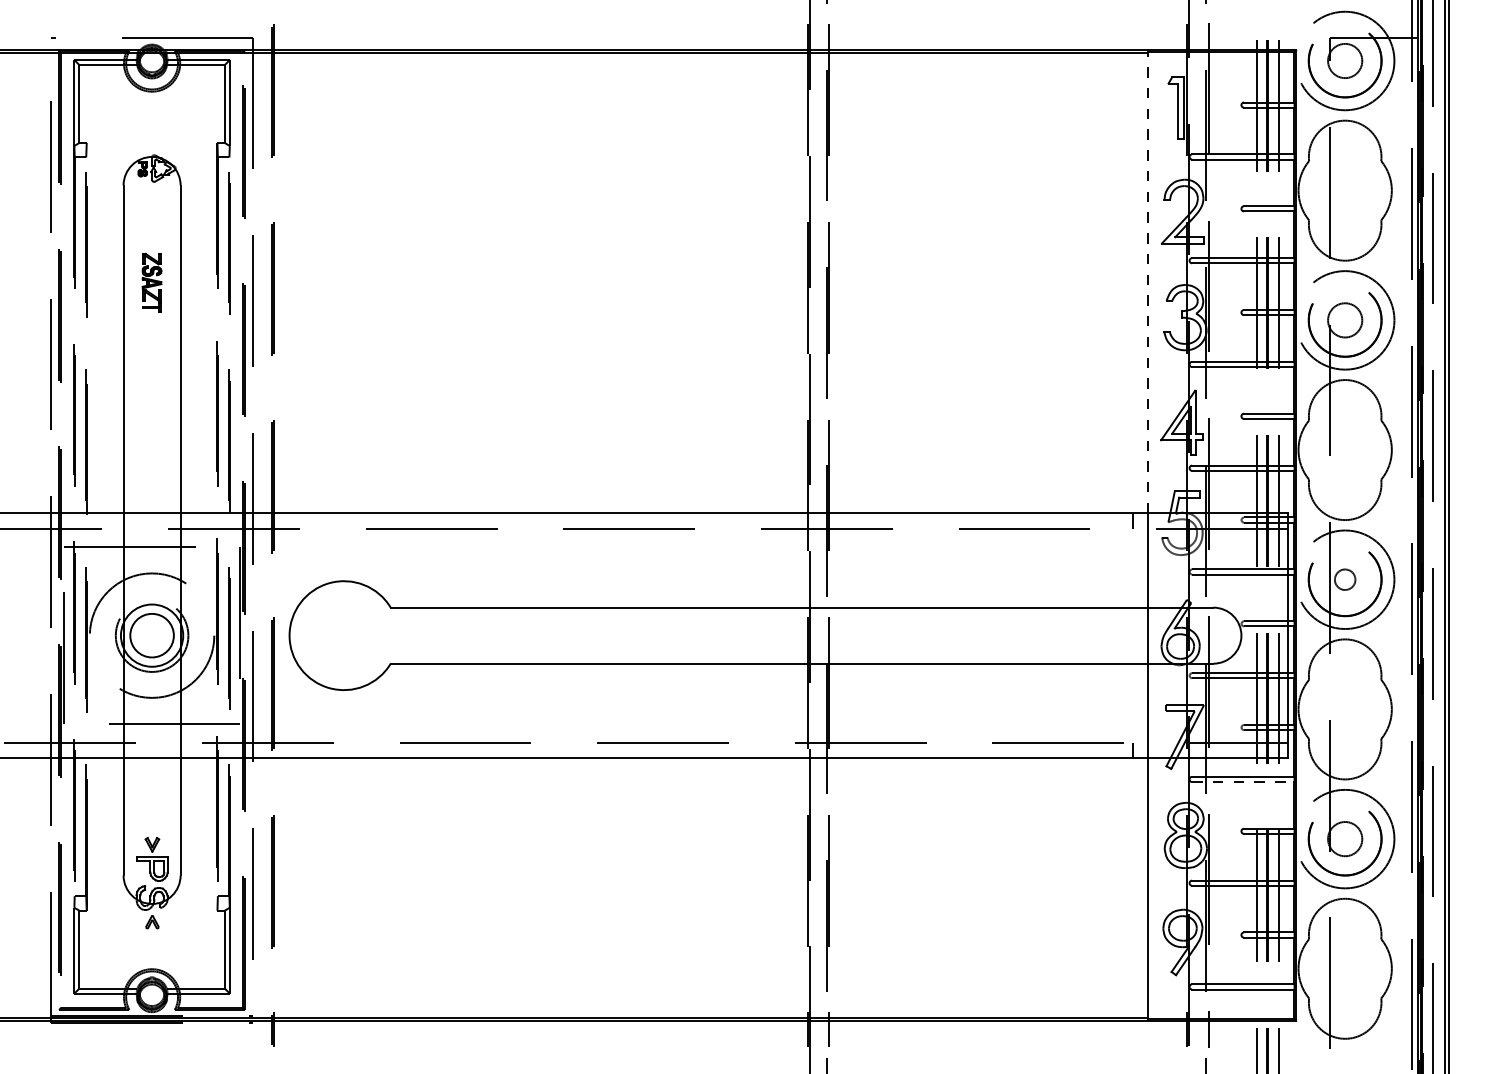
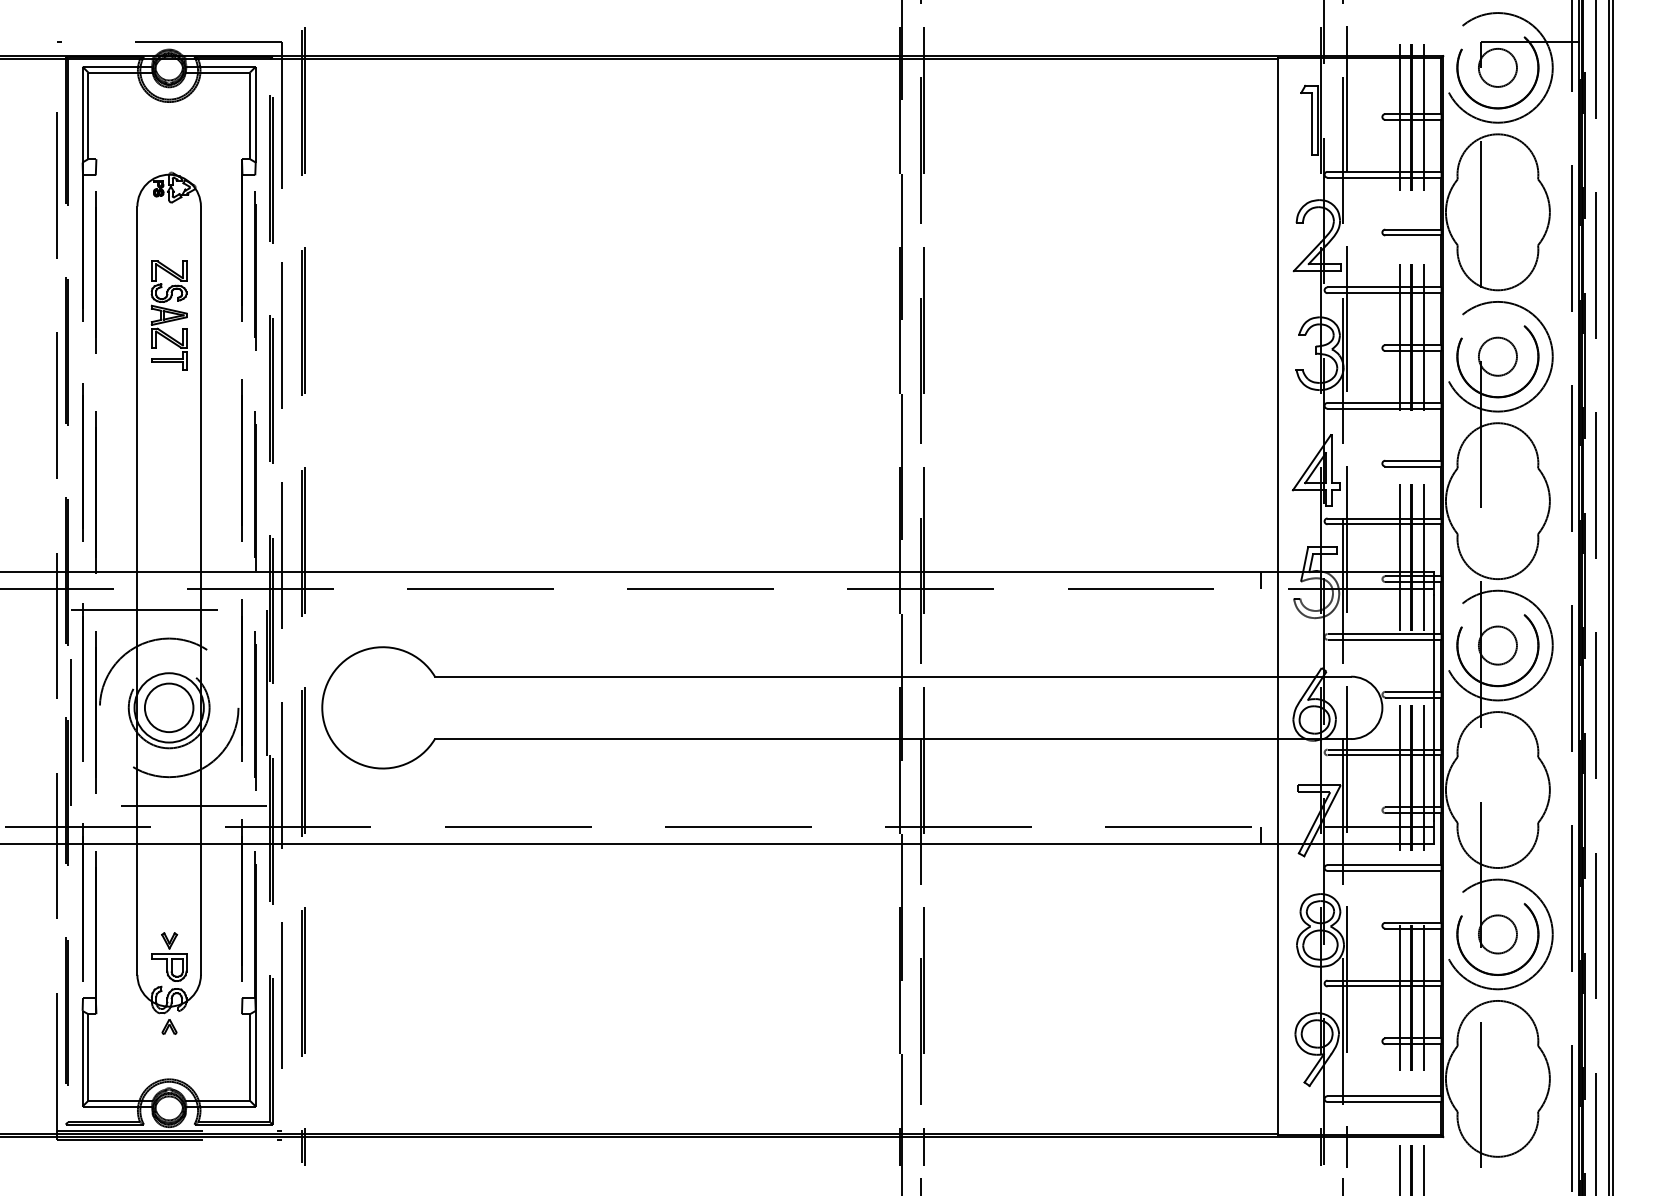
part: (151, 282) -> (168, 314), size x1.67
line: (1148, 282) -> (1278, 314), dashed -> solid
circle: (1345, 579) -> (1498, 645), size x1.67
line: (1243, 782) -> (1384, 871), dashed -> solid

